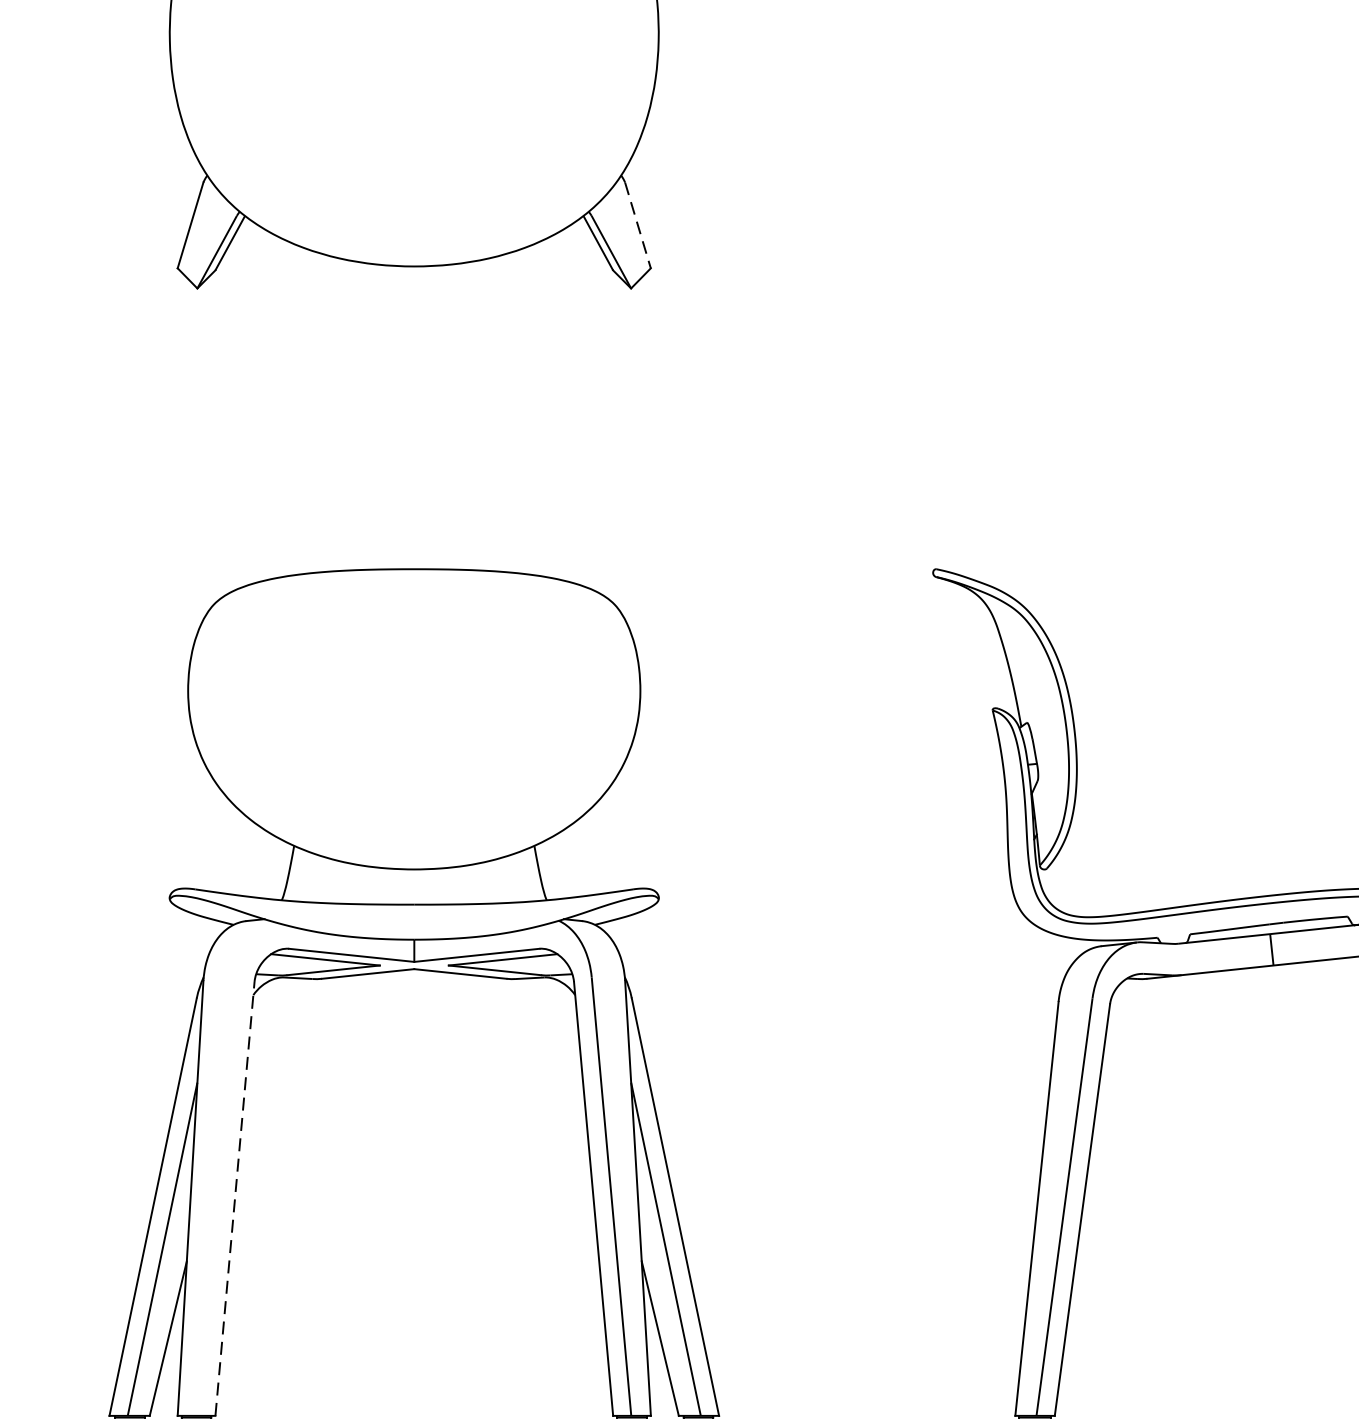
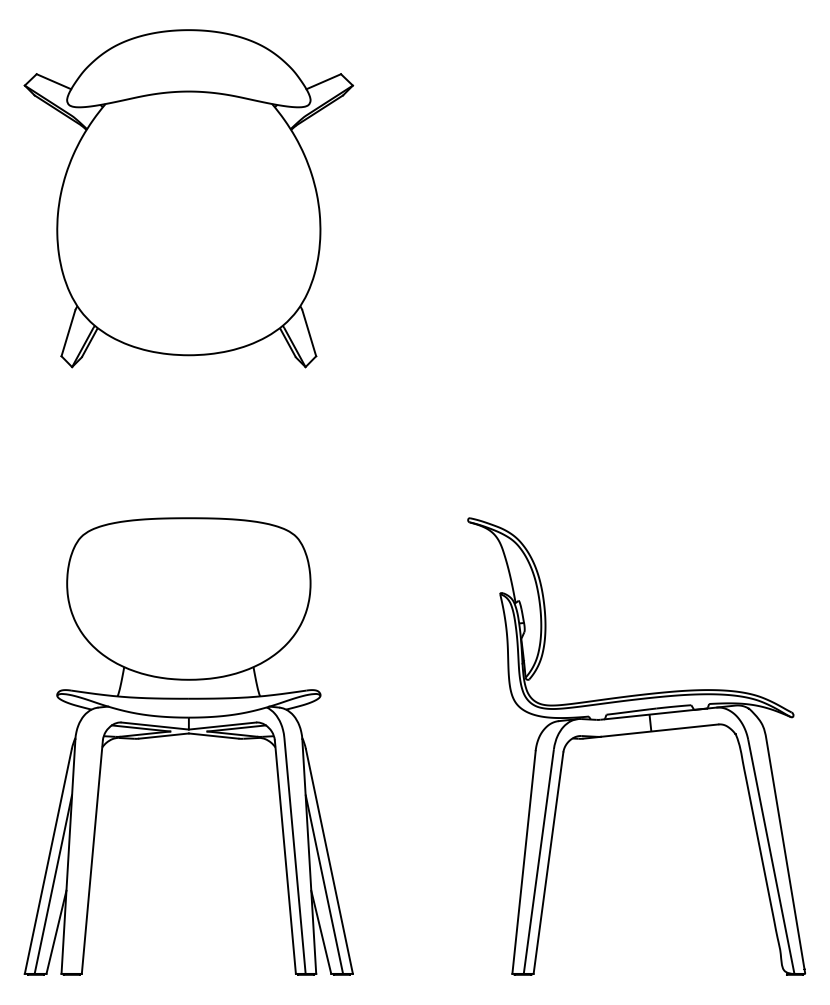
line: (638, 226) -> (309, 333), dashed -> solid
line: (235, 1197) -> (92, 856), dashed -> solid

